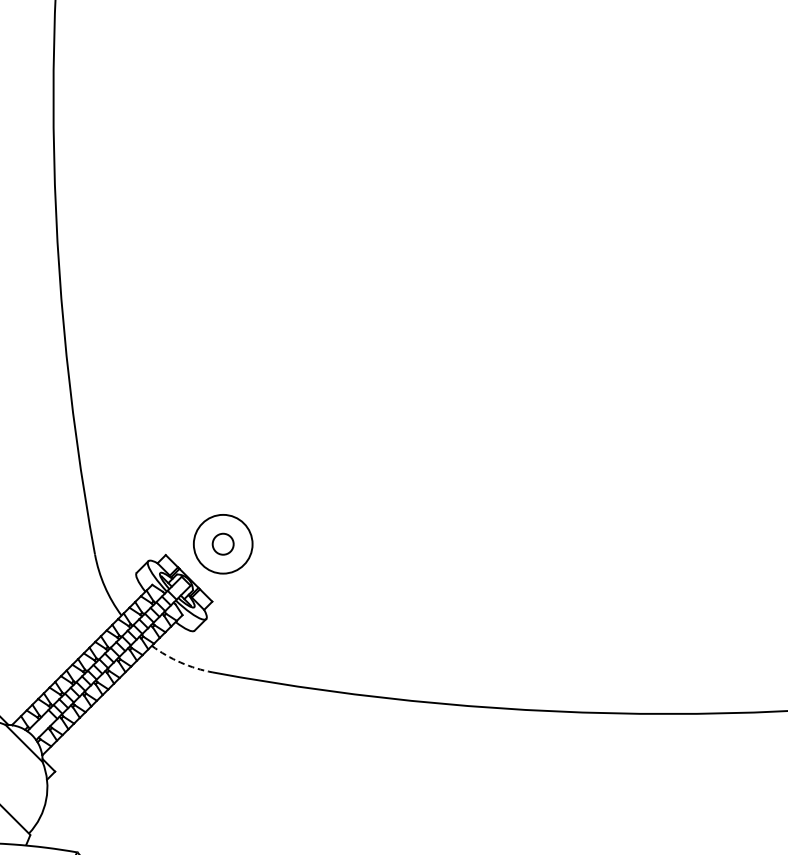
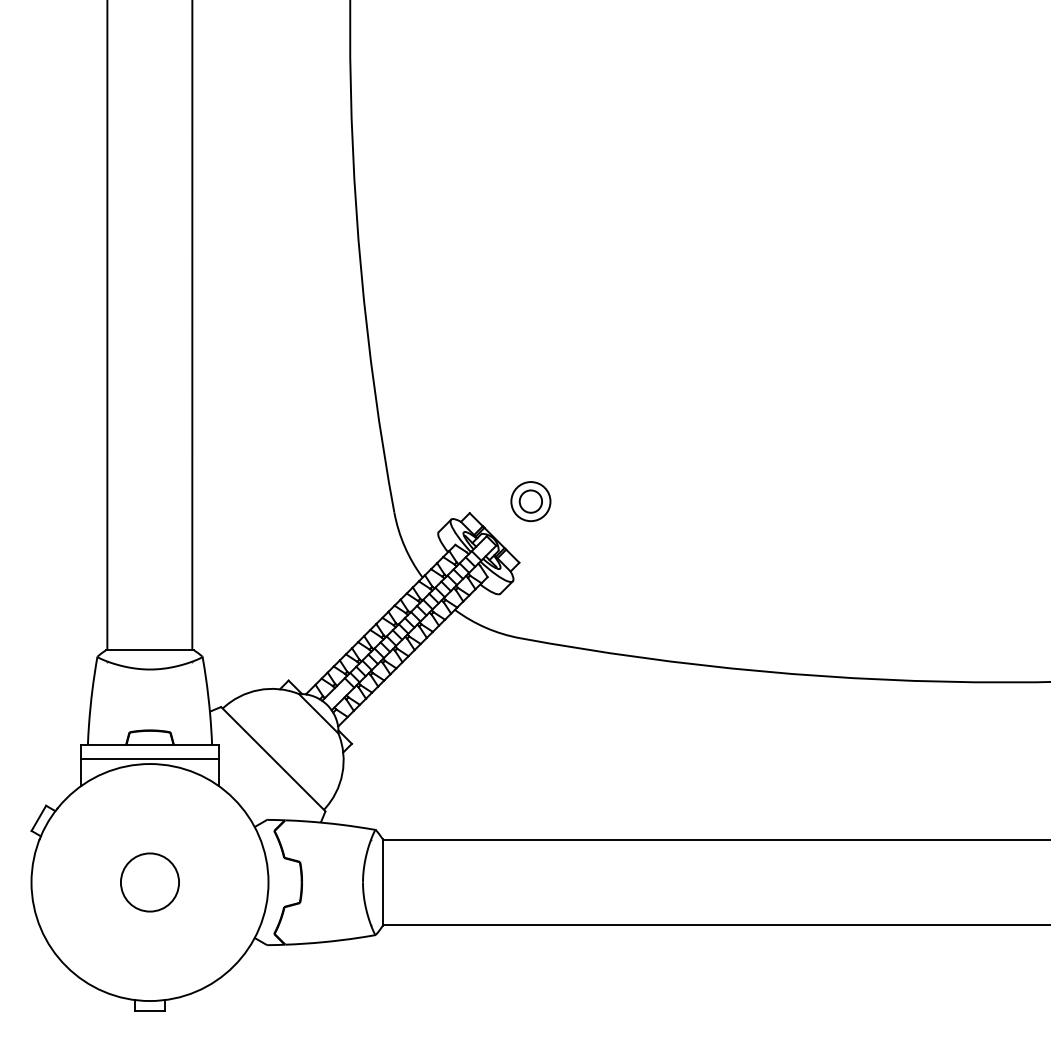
circle: (222, 544) -> (530, 501), size x0.62
arc: (180, 662) -> (485, 627), dashed -> solid

